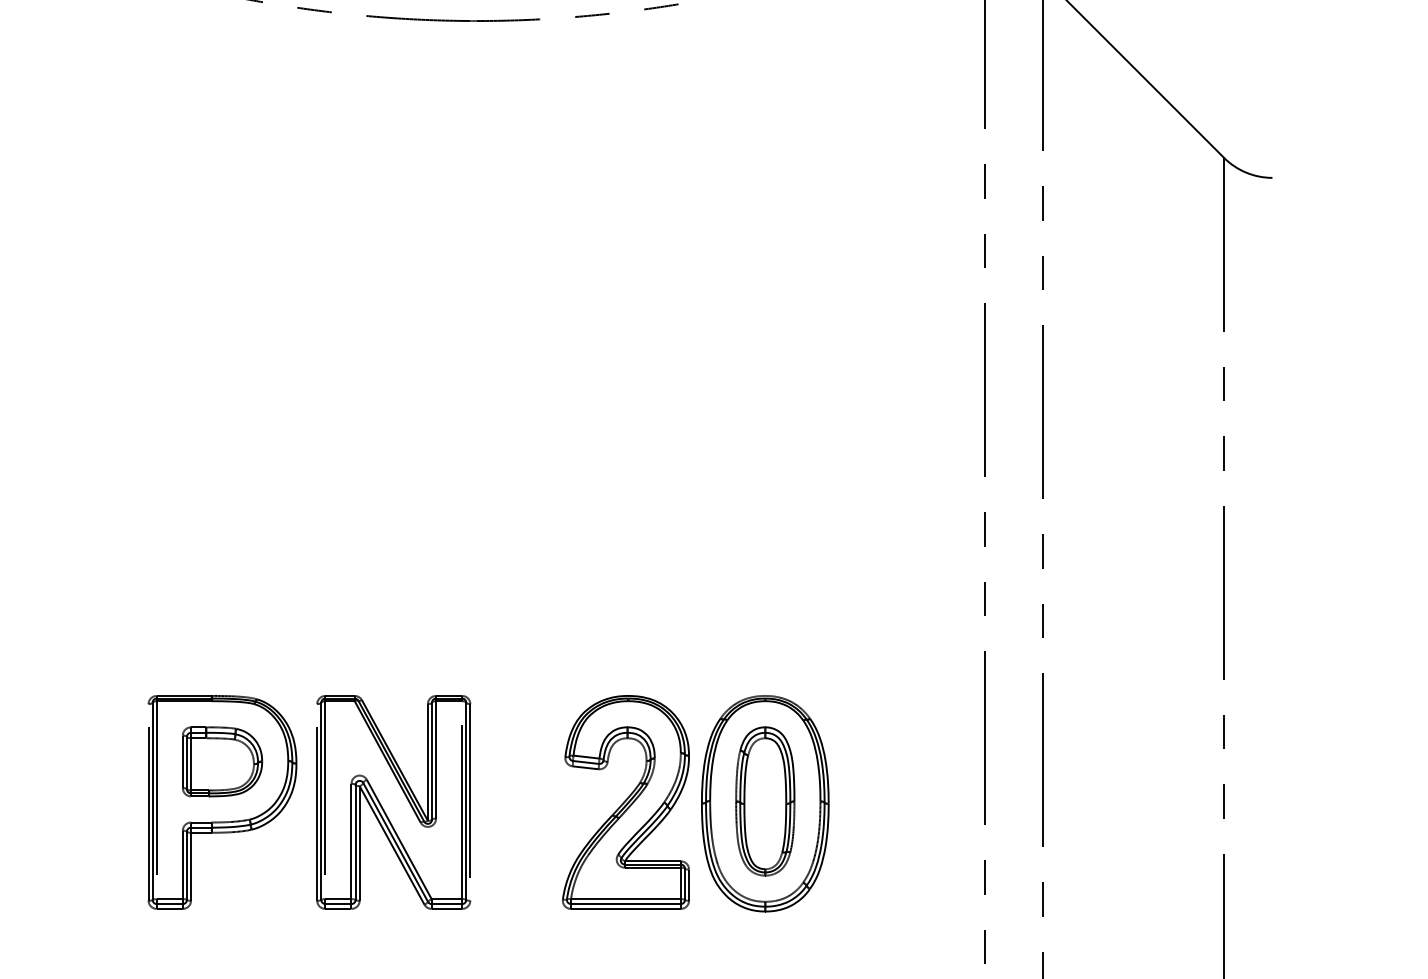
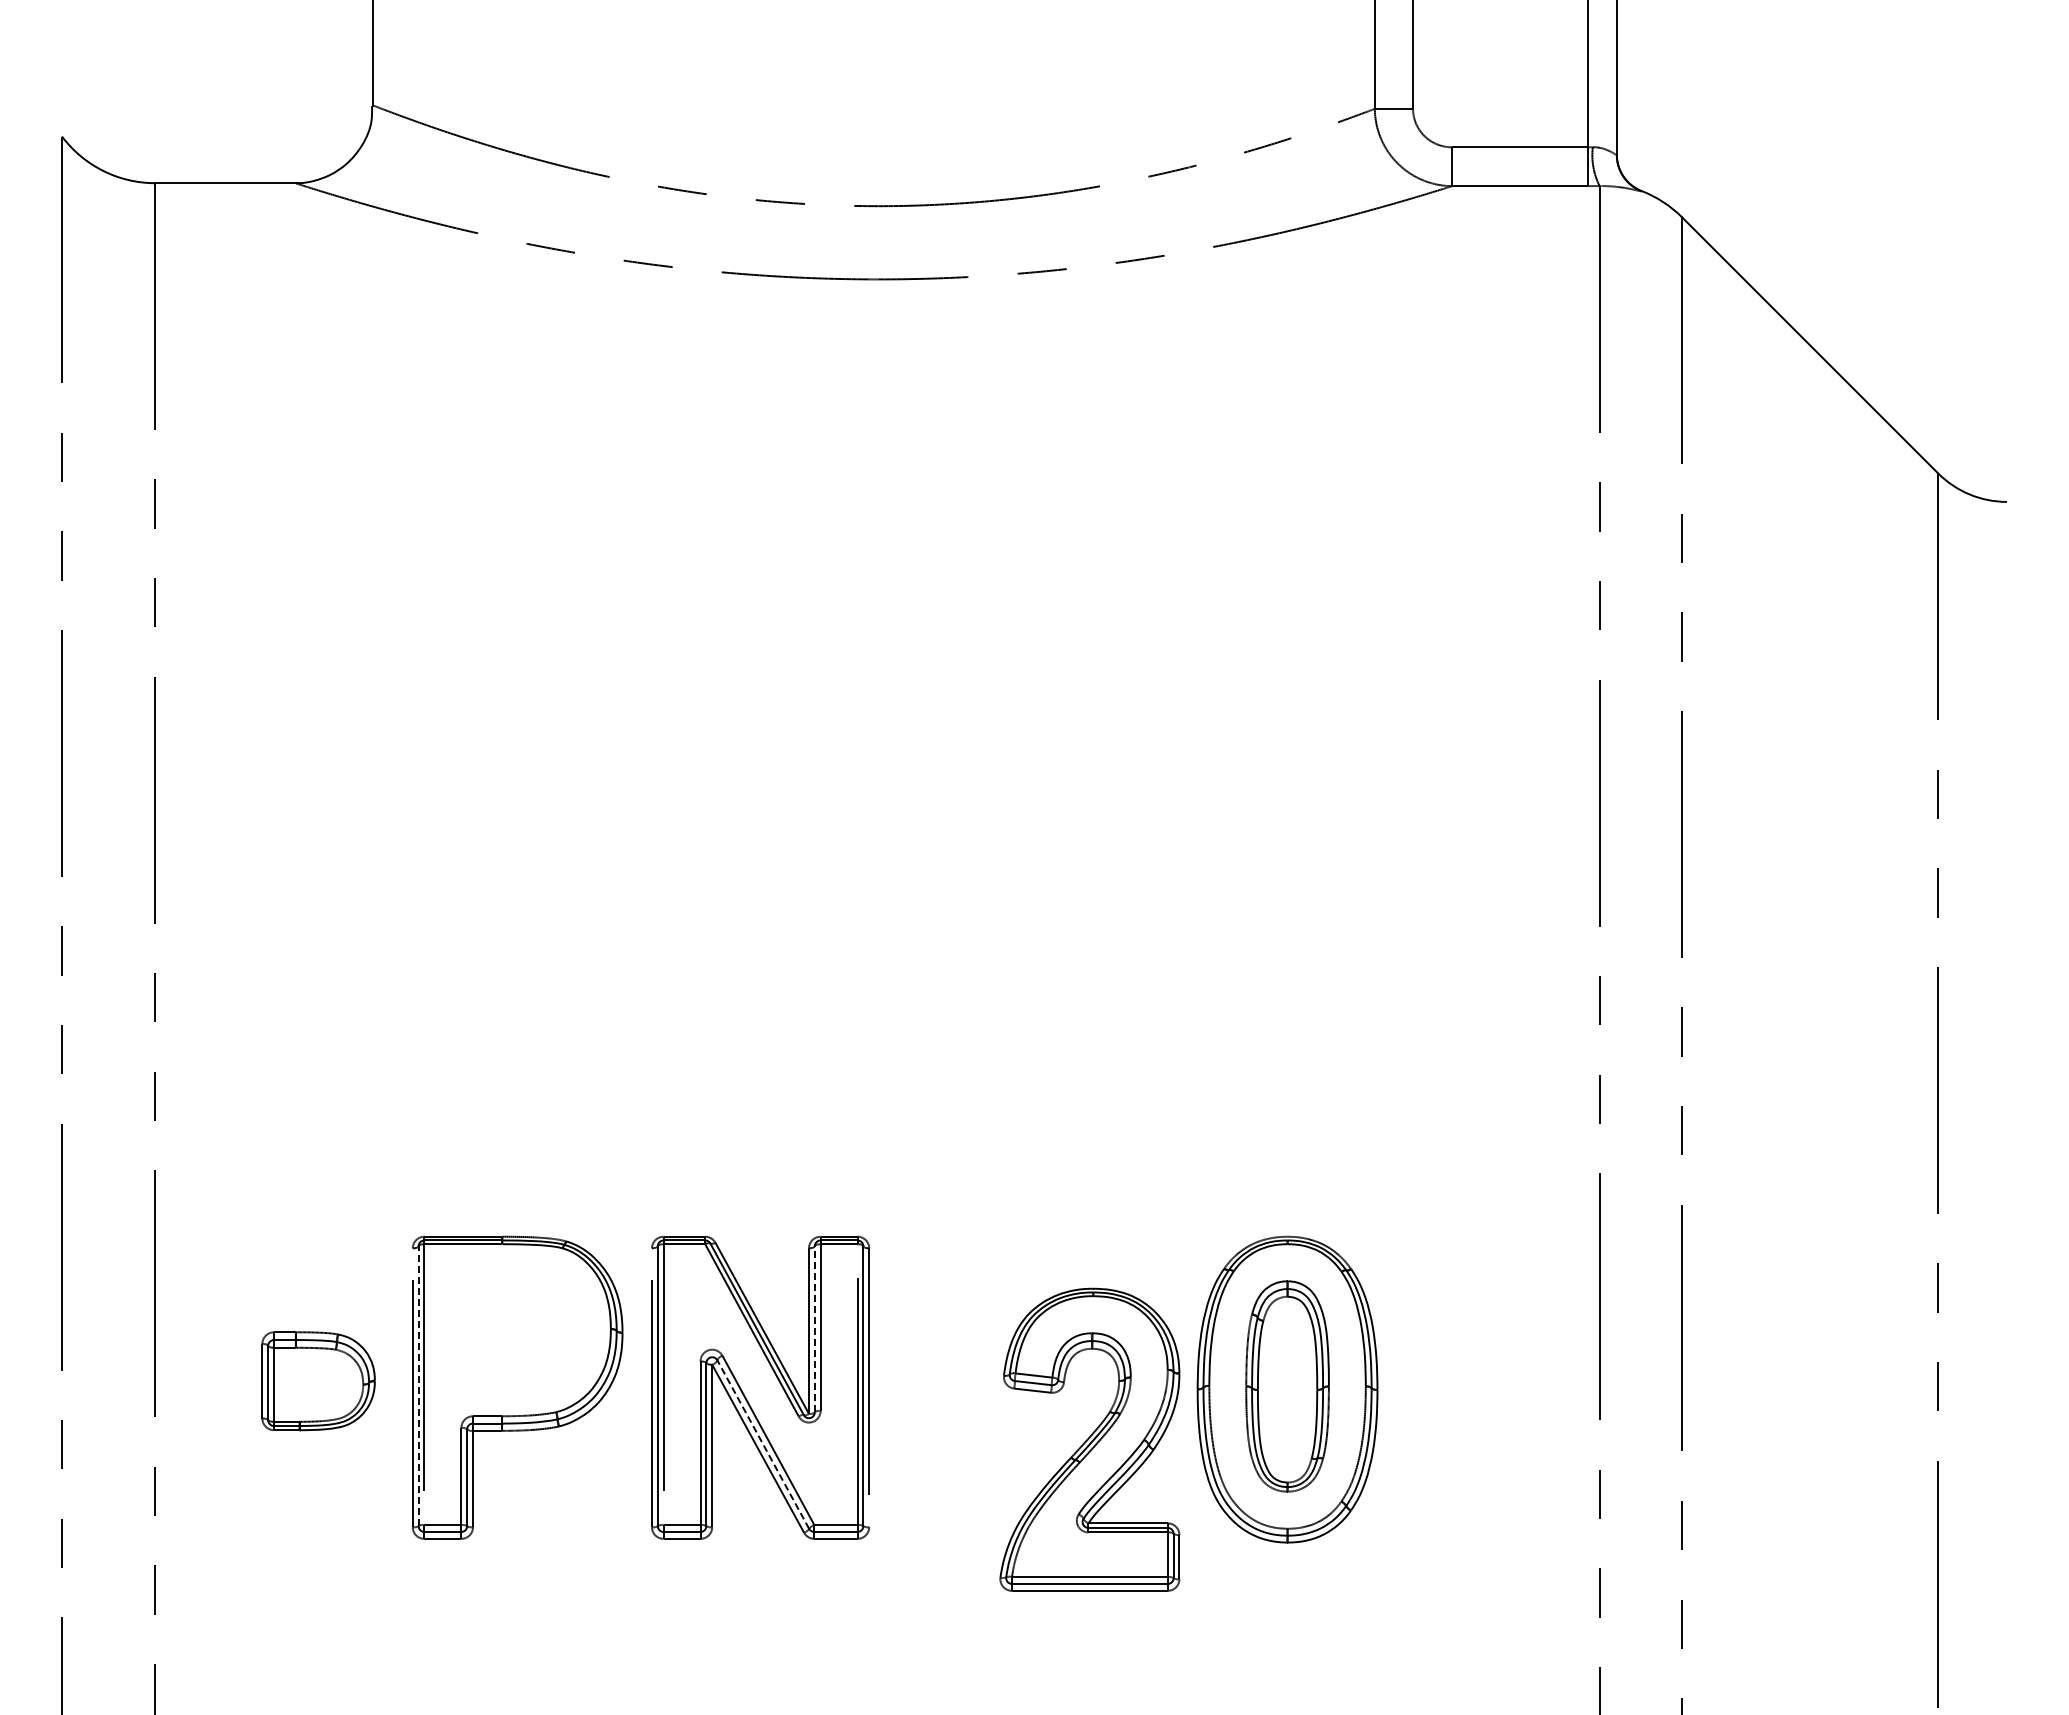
line: (431, 760) -> (814, 1328), solid -> dashed
part: (222, 762) -> (318, 1381), moved
line: (152, 801) -> (418, 1386), solid -> dashed
part: (625, 802) -> (1089, 1439), moved
line: (395, 842) -> (763, 1444), solid -> dashed

